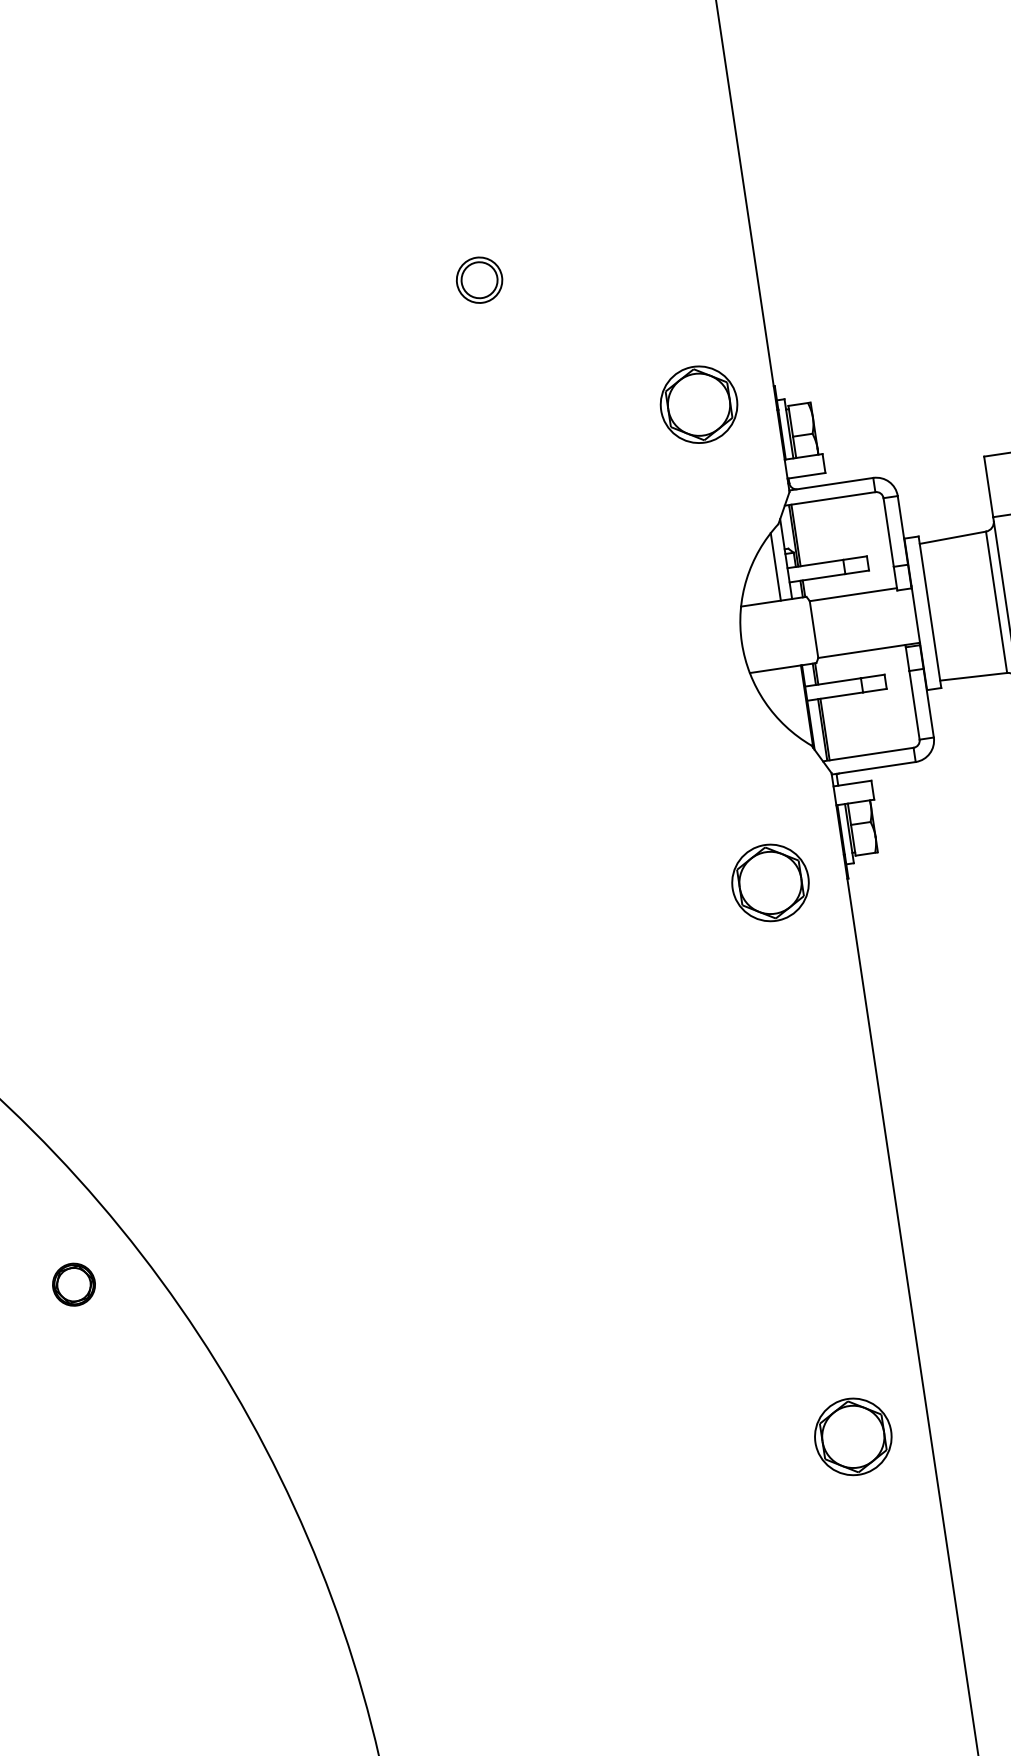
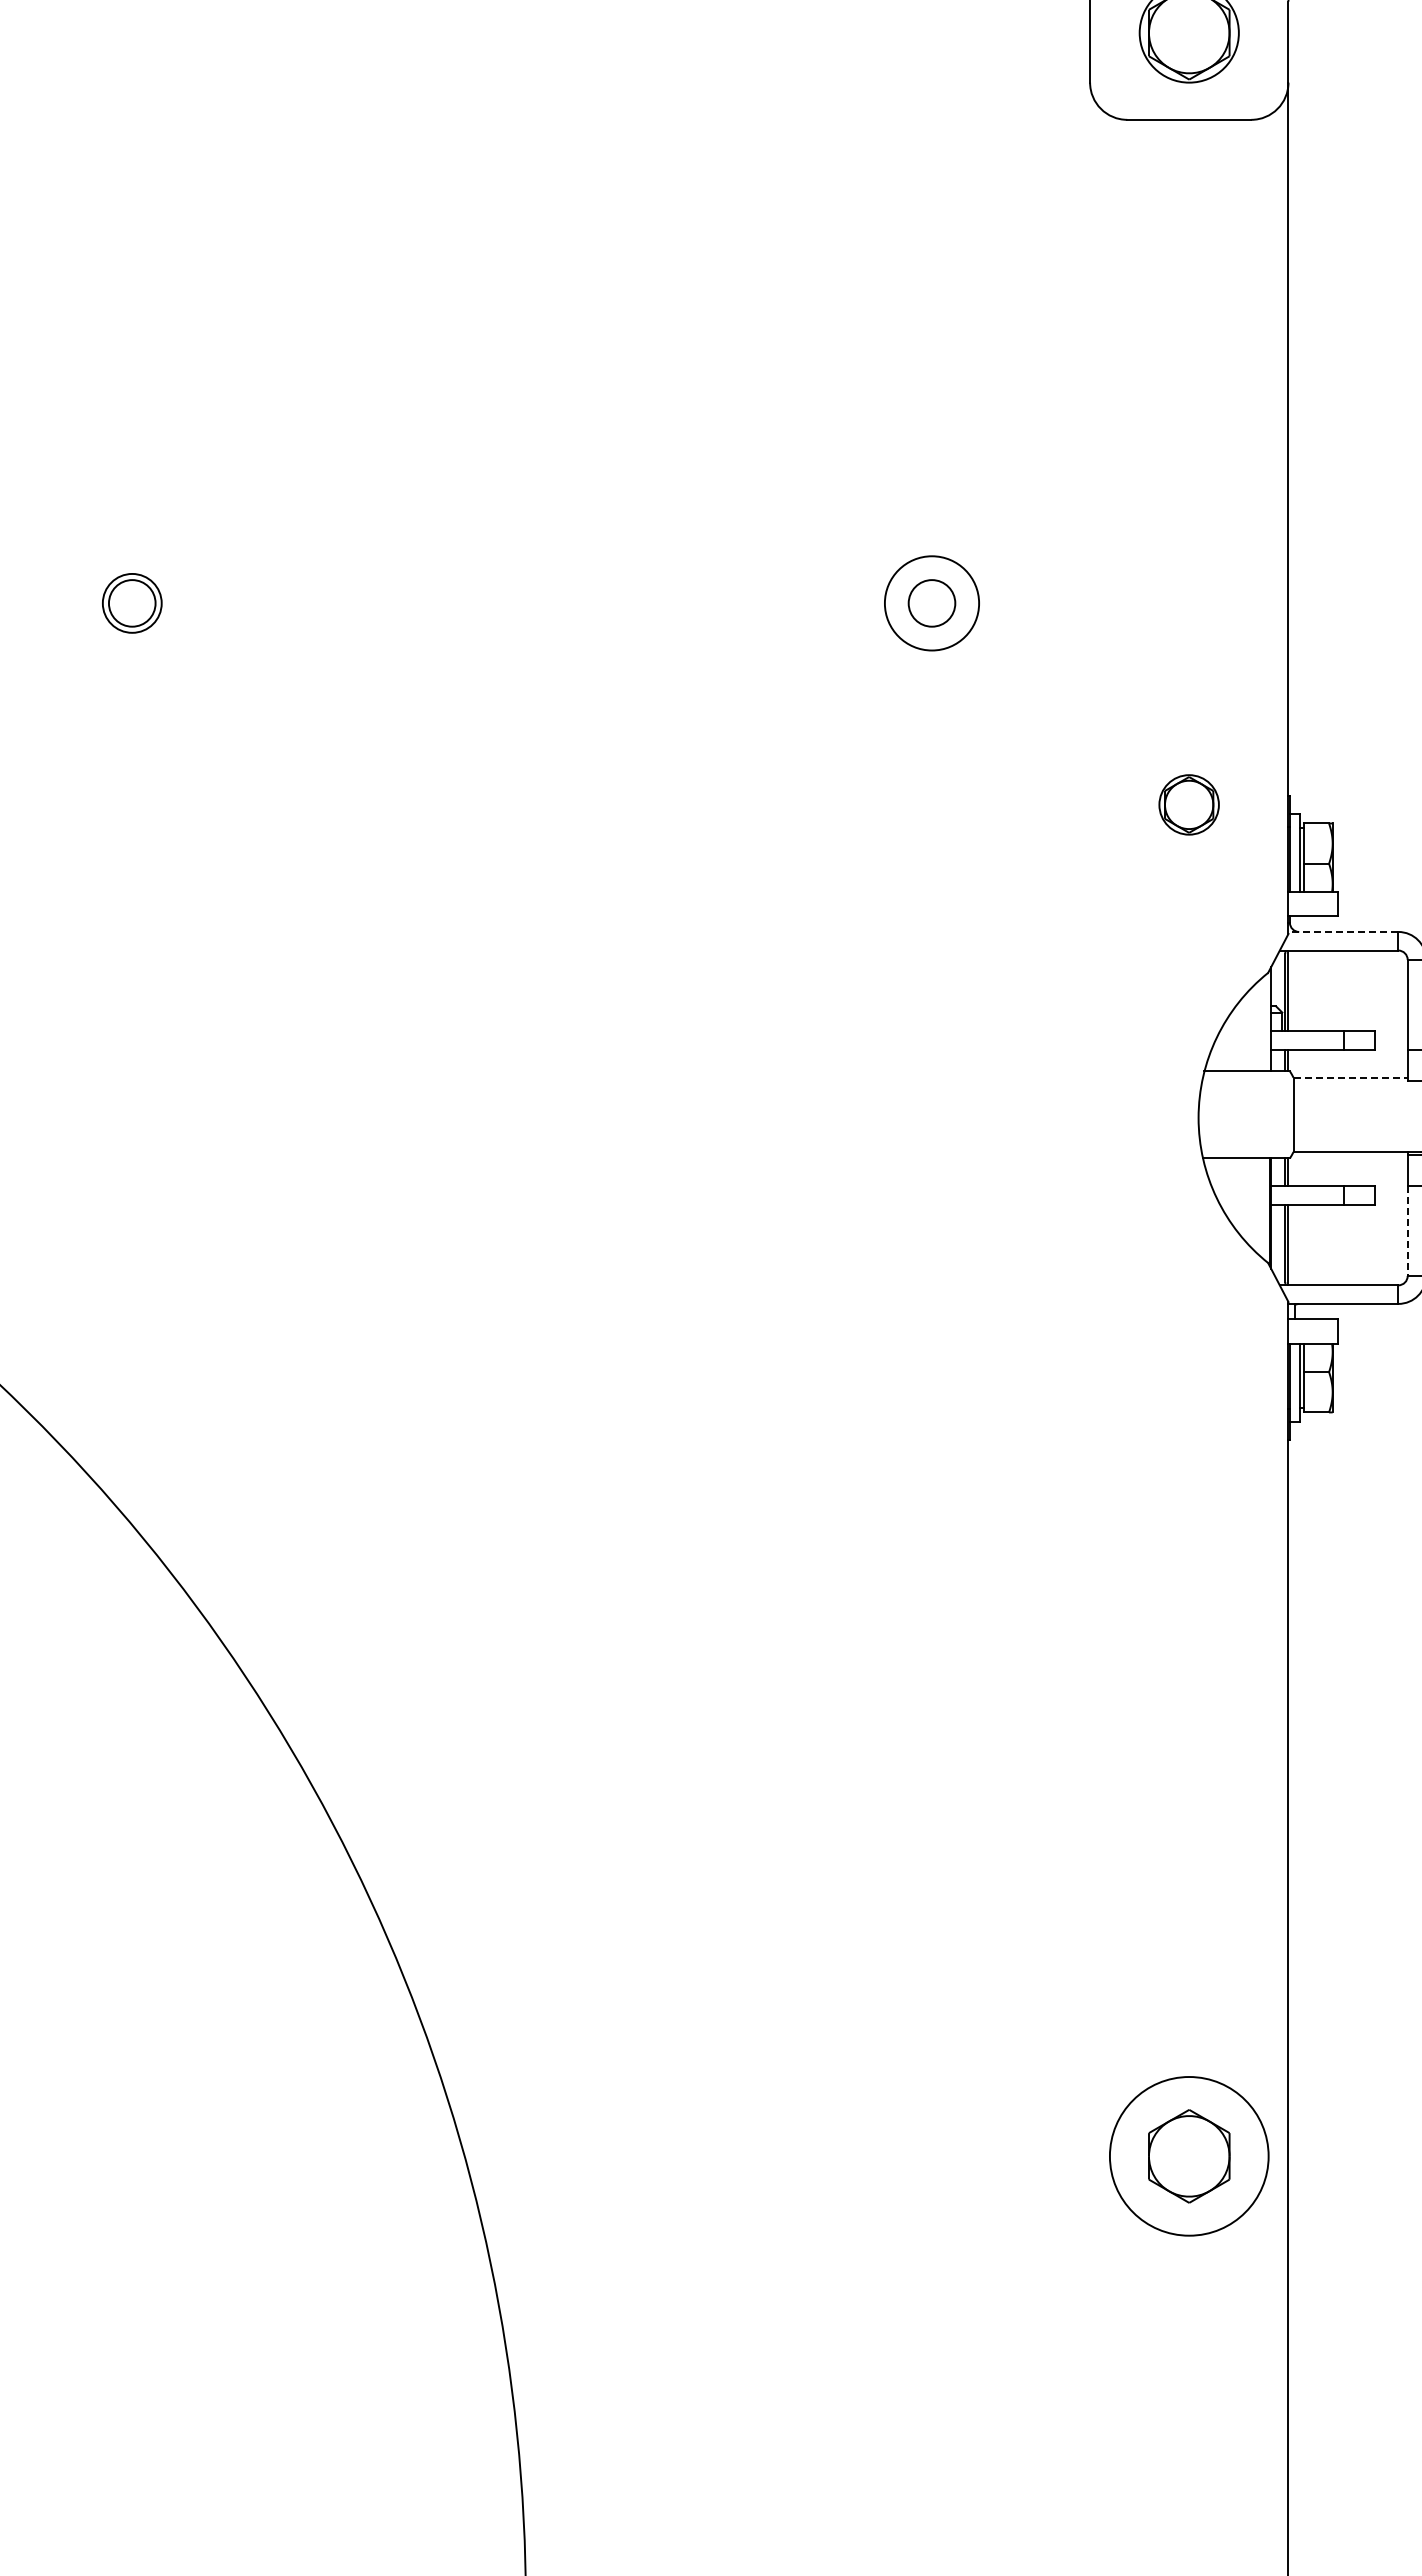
circle: (479, 279) -> (931, 602), size x1.6
part: (698, 404) -> (1188, 804), size x0.6
line: (831, 483) -> (1343, 931), solid -> dashed
line: (775, 567) -> (1256, 1027), removed
line: (854, 594) -> (1351, 1077), solid -> dashed
line: (914, 705) -> (1407, 1231), solid -> dashed
part: (769, 882) -> (1188, 1430), removed
part: (74, 1284) -> (220, 1812), removed
circle: (852, 1436) -> (1188, 2155), size x1.6

